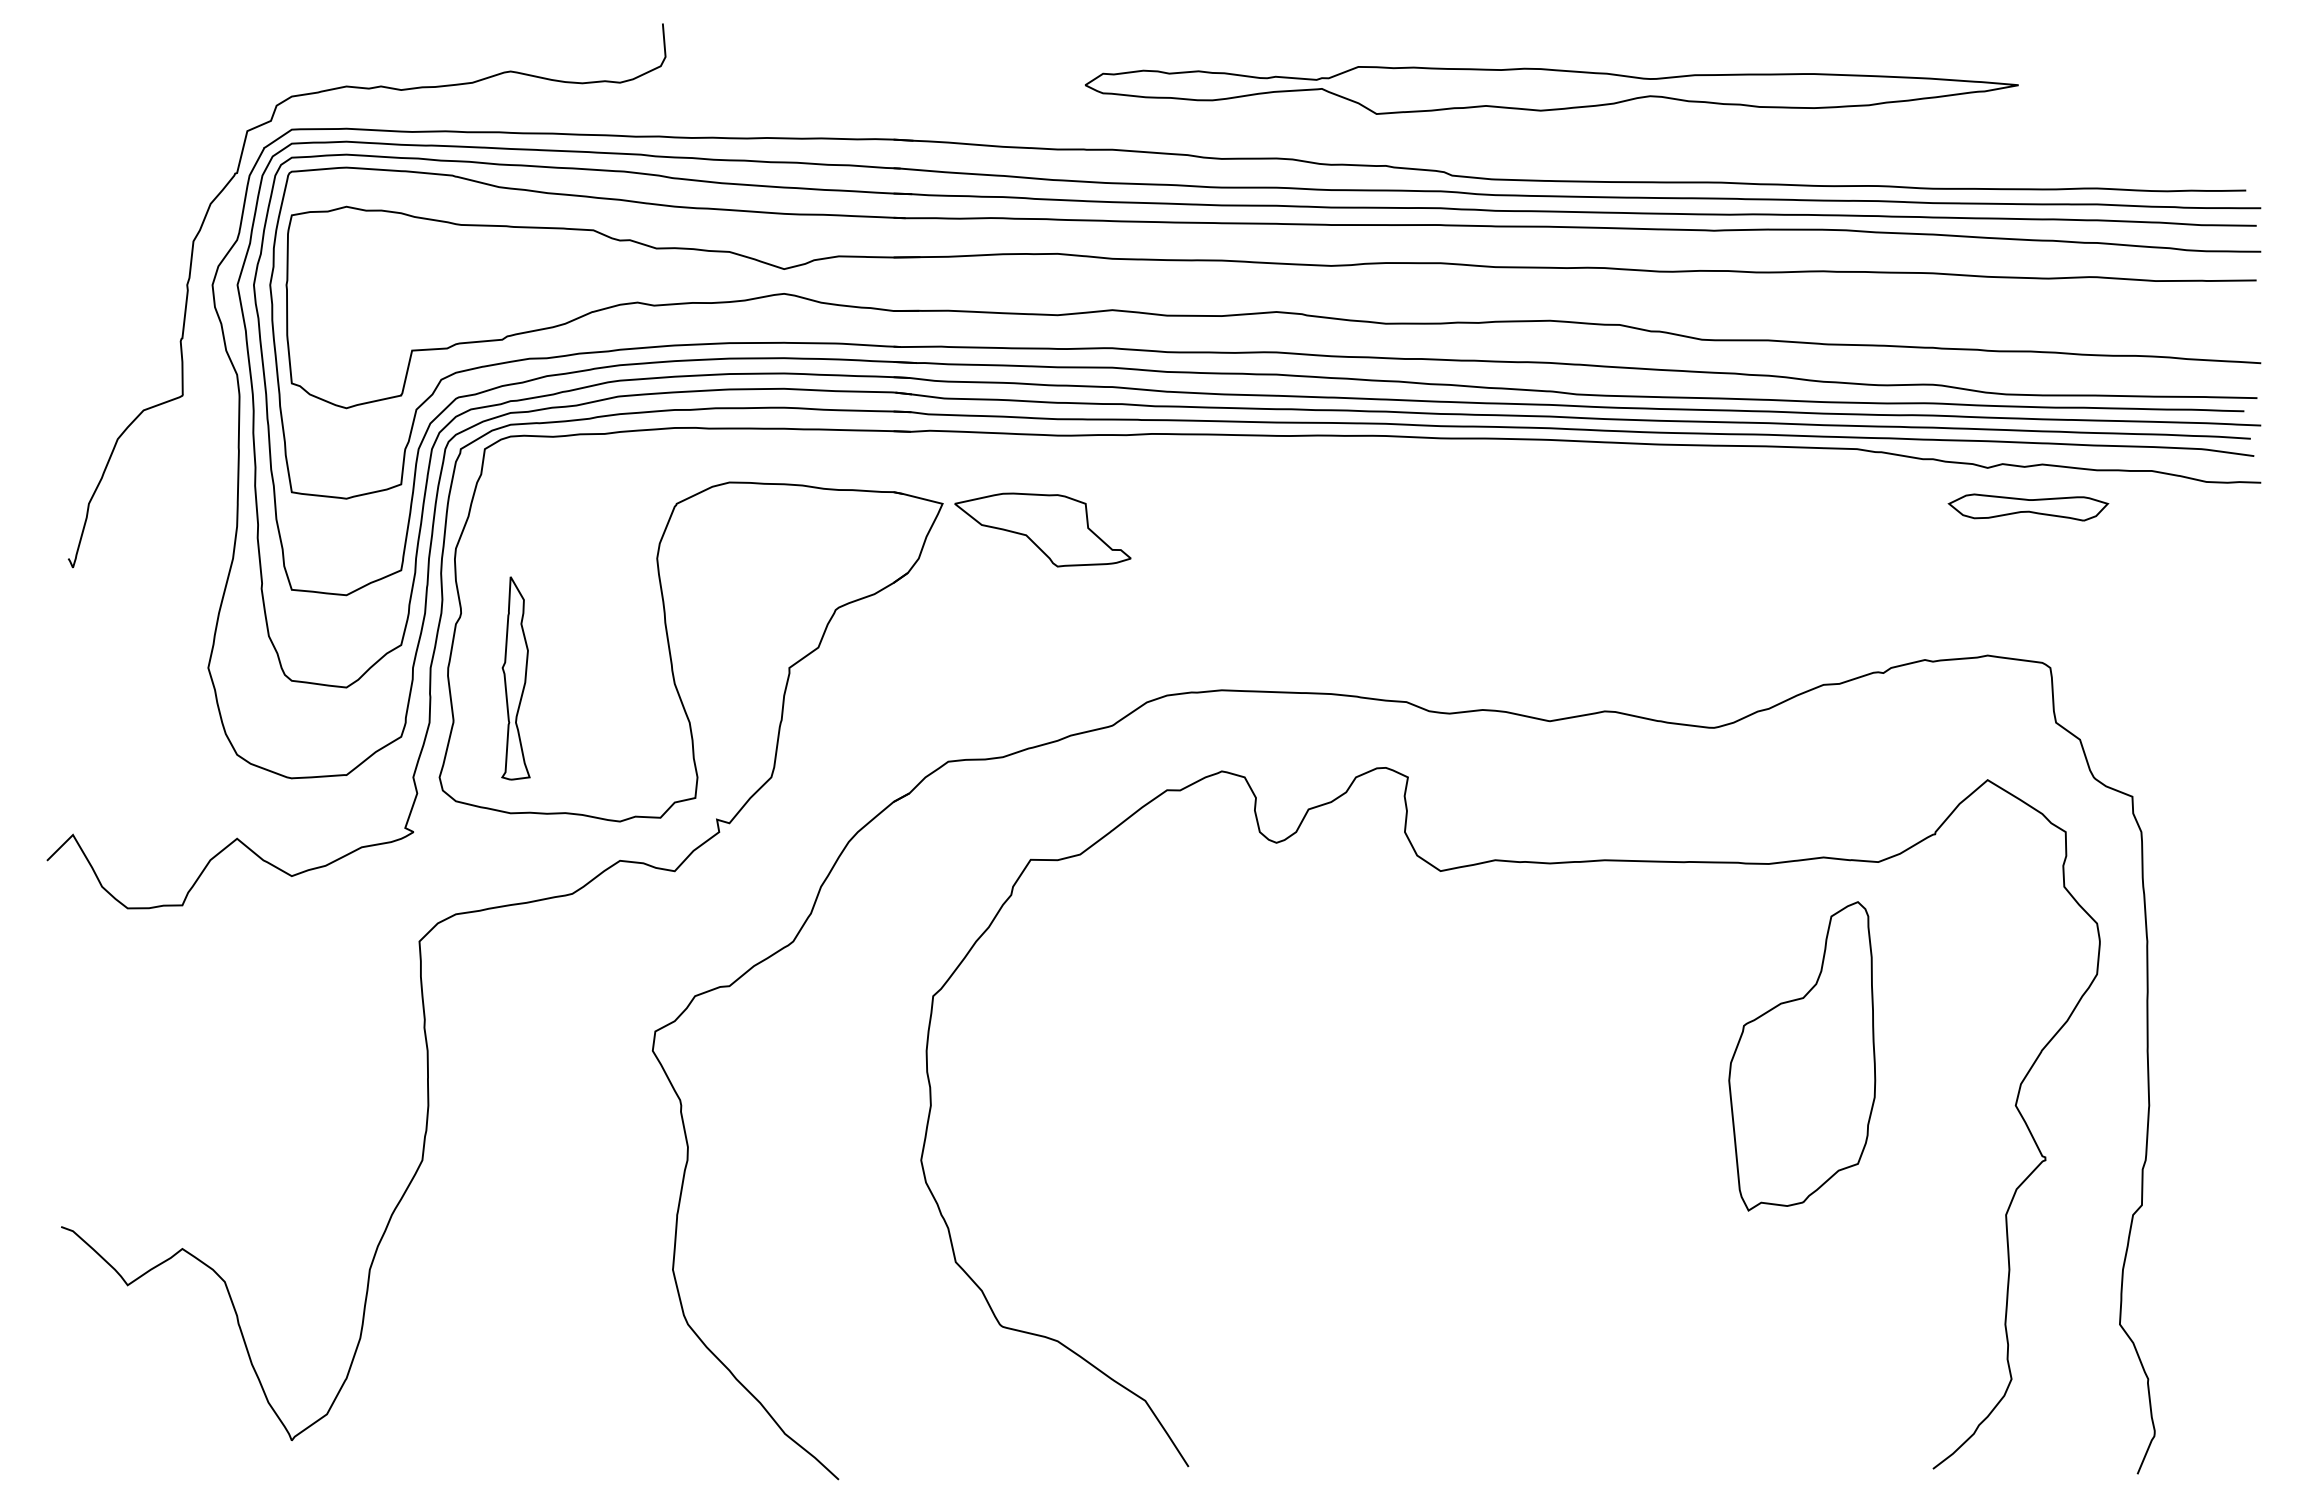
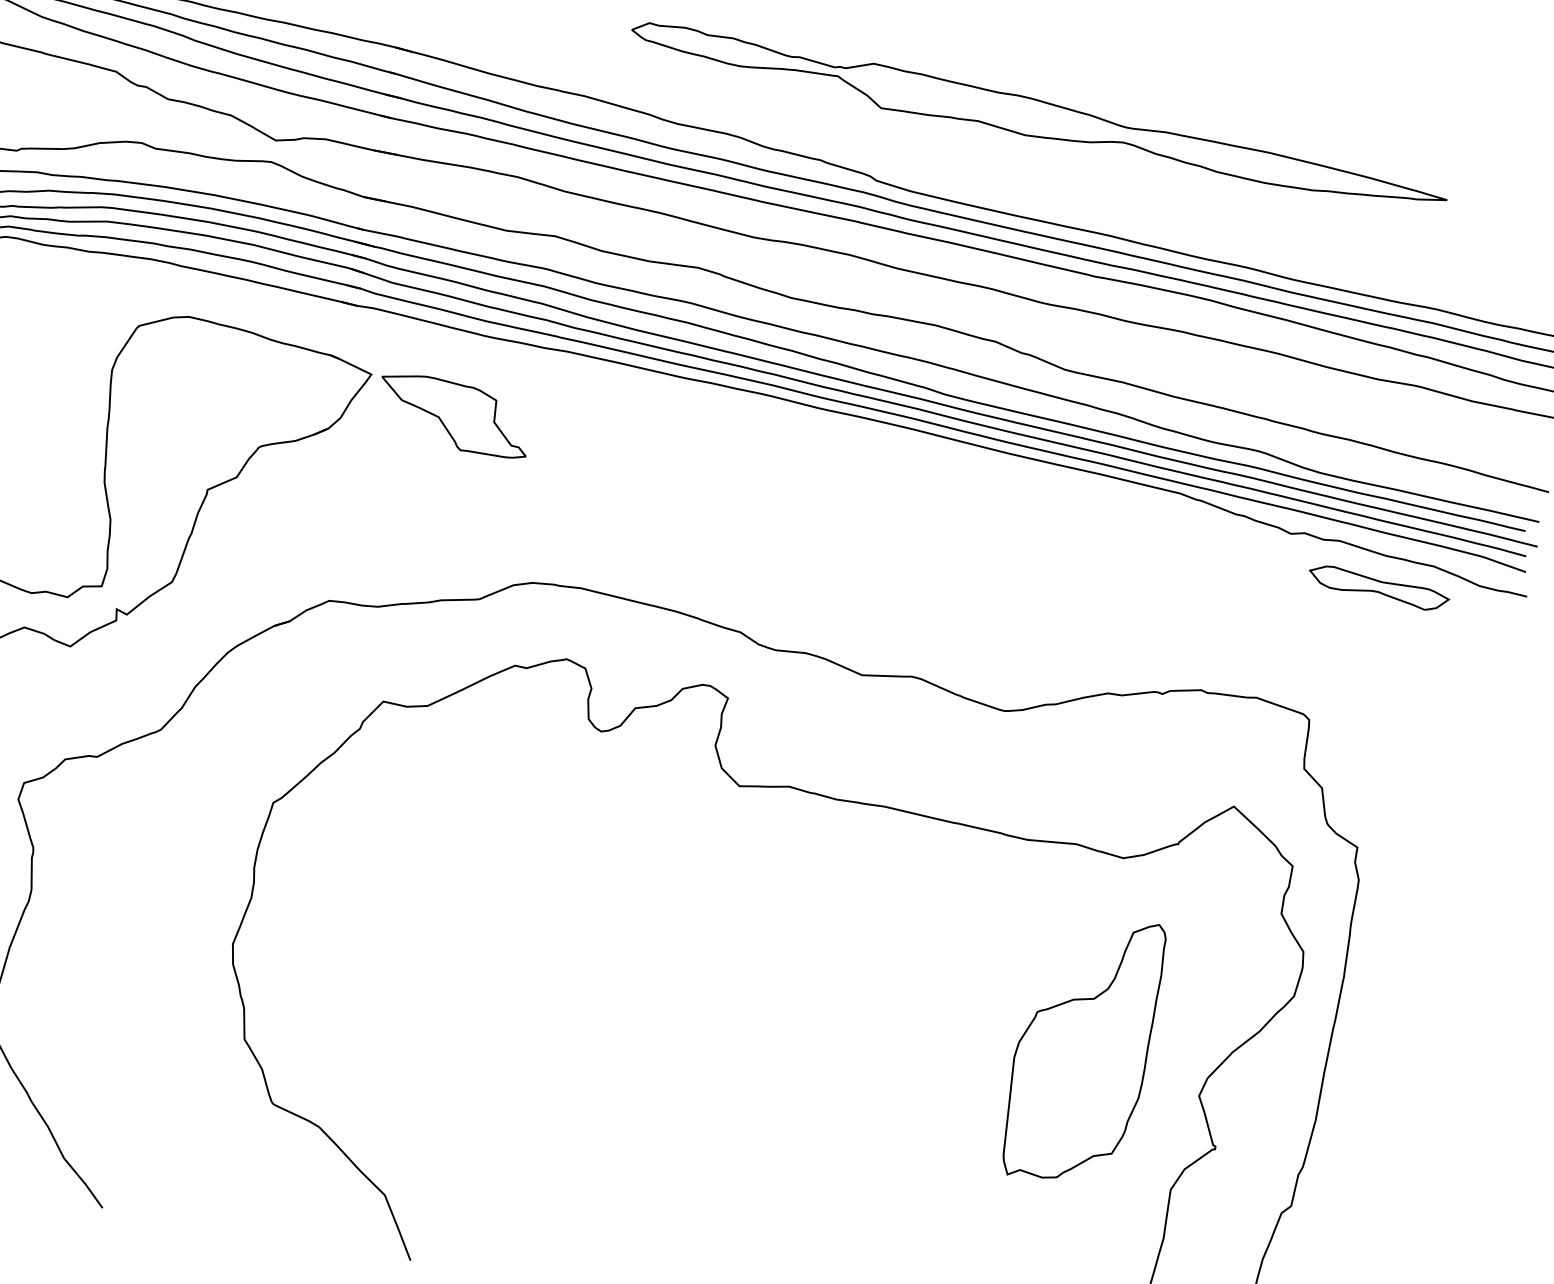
part: (1551, 90) -> (1038, 119), moved
part: (2028, 507) -> (1378, 588), moved
part: (1802, 1056) -> (1082, 1049), moved

